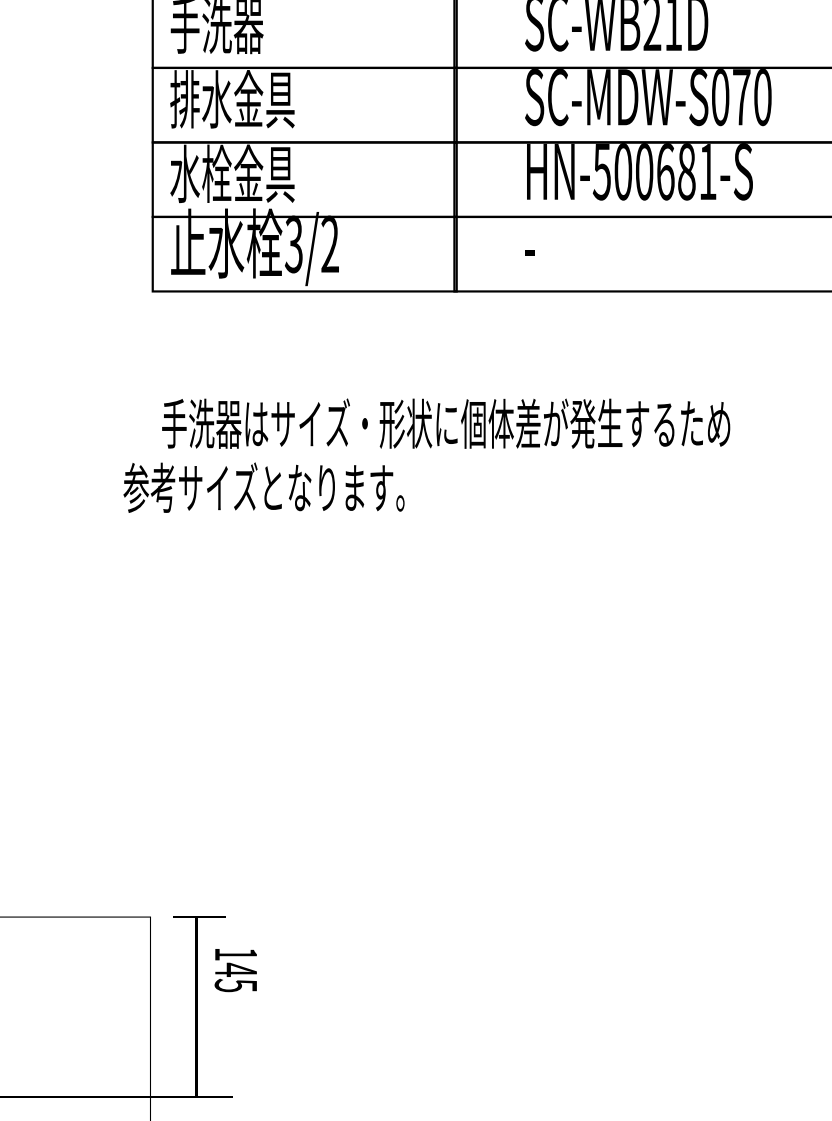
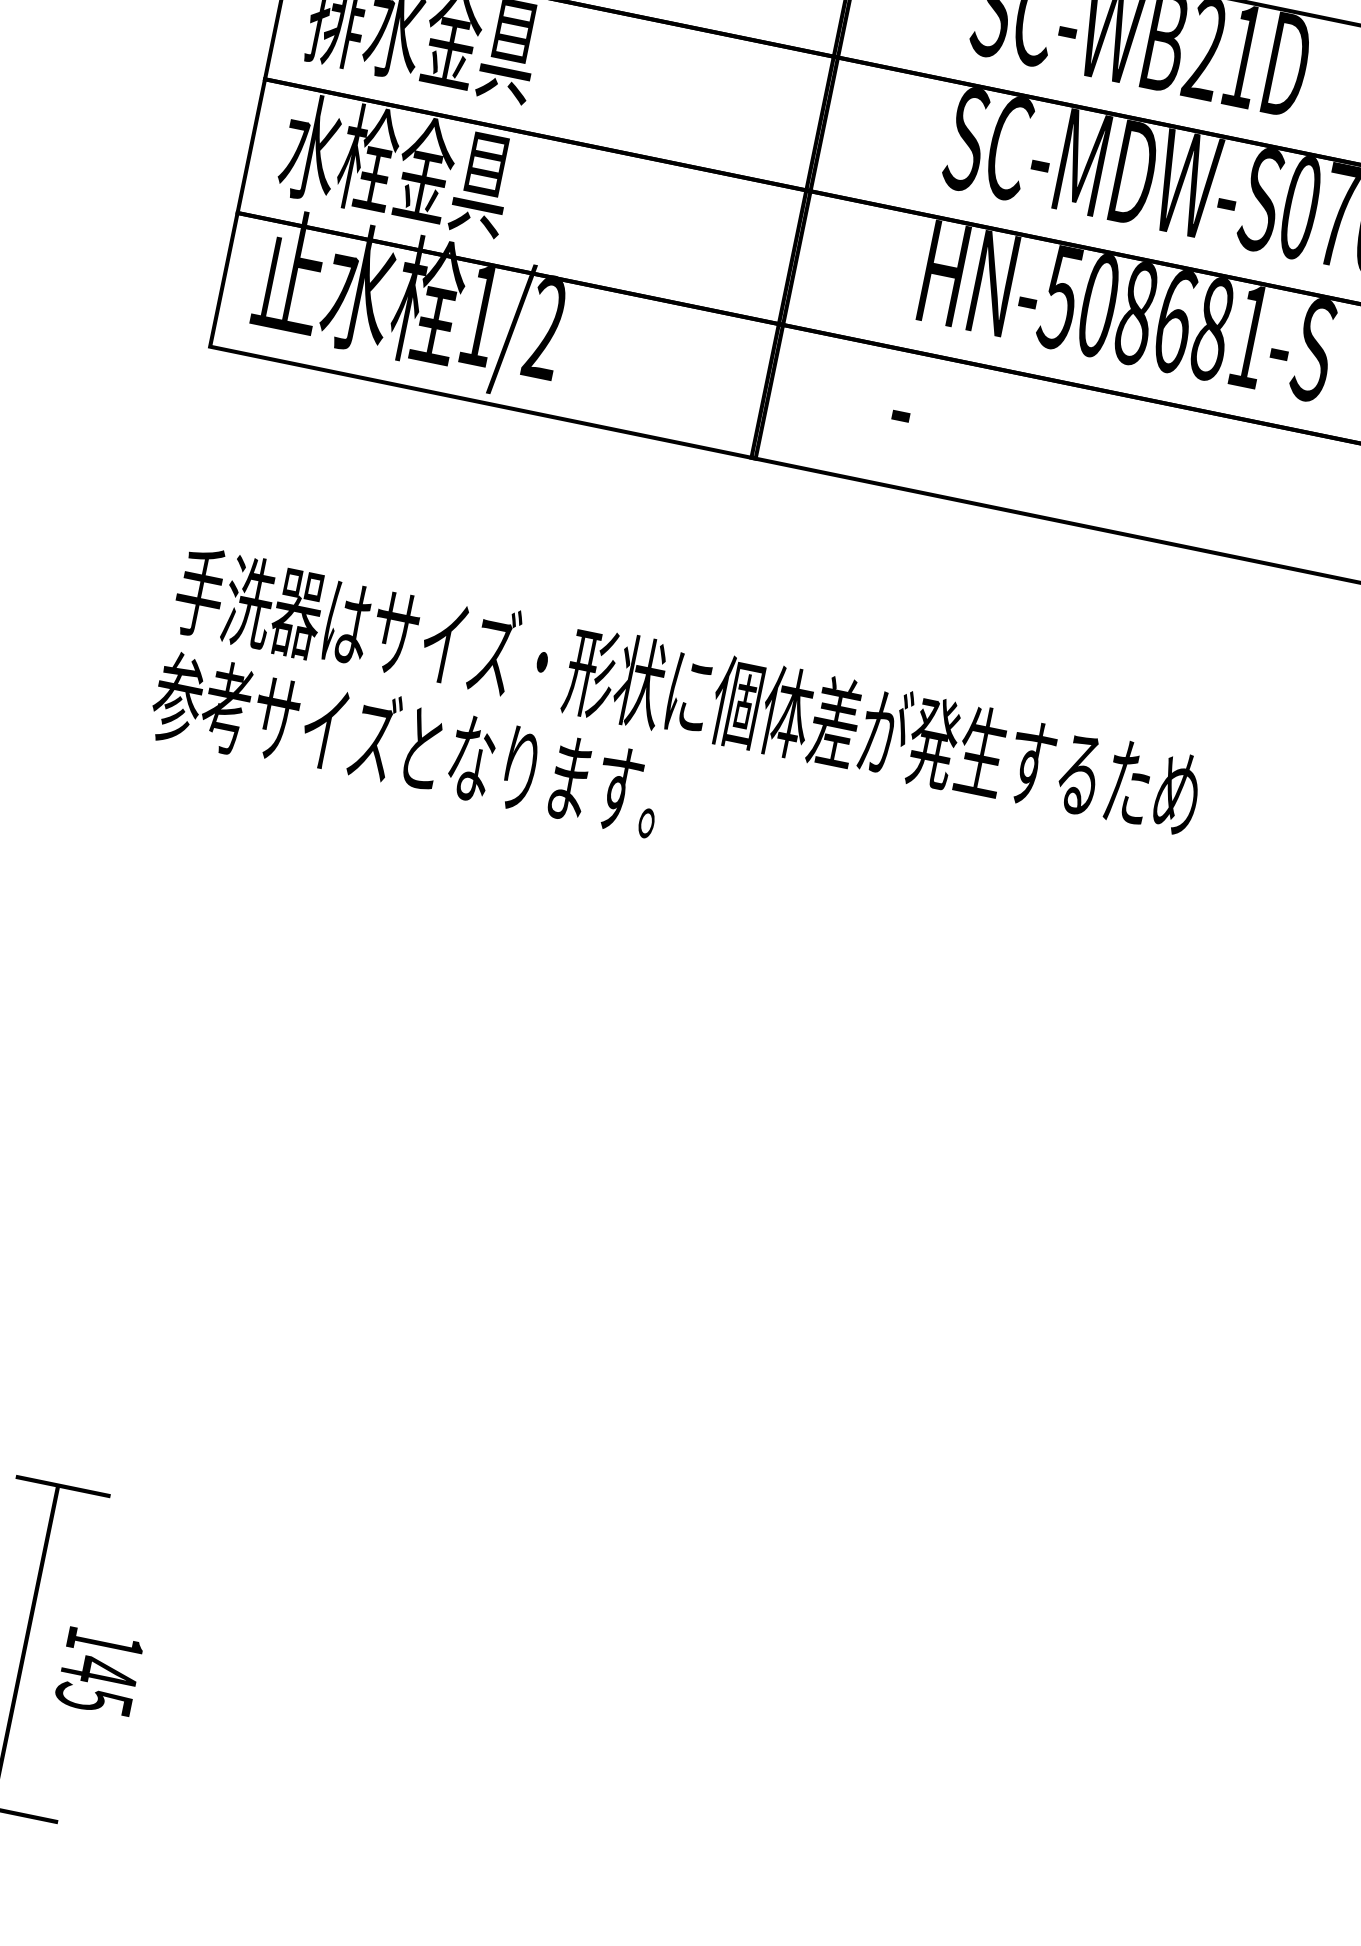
text: (644, 172) -> (1136, 314), HN-500681-S -> HN-508681-S
text: (293, 244) -> (480, 314), 3/2 -> 1/2
text: (263, 487) -> (406, 744), moved
text: (235, 970) -> (98, 1672), moved

